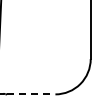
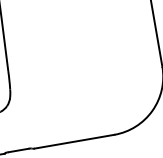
line: (31, 94) -> (75, 141), dashed -> solid

